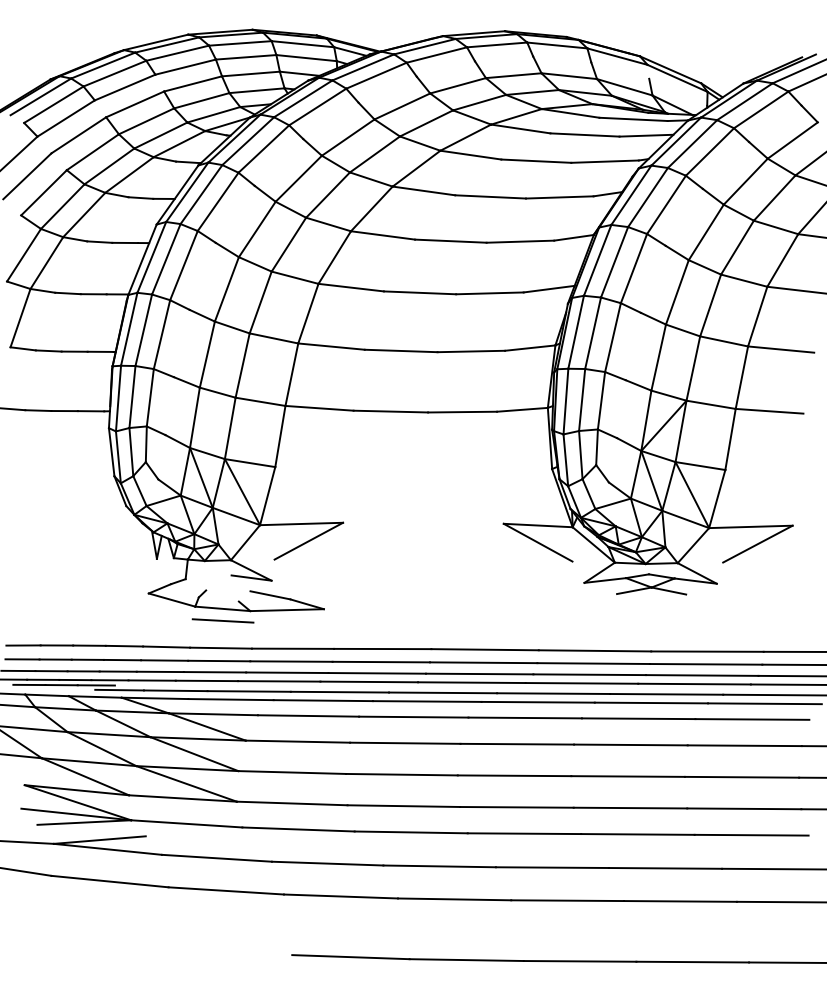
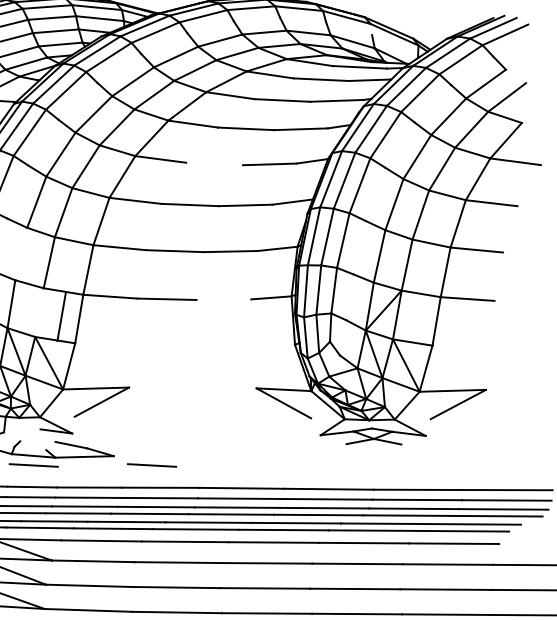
line: (450, 240) -> (214, 163), removed
line: (206, 354) -> (20, 253), removed
line: (462, 411) -> (223, 299), removed
line: (229, 428) -> (61, 316), moved
line: (371, 620) -> (151, 465), added

